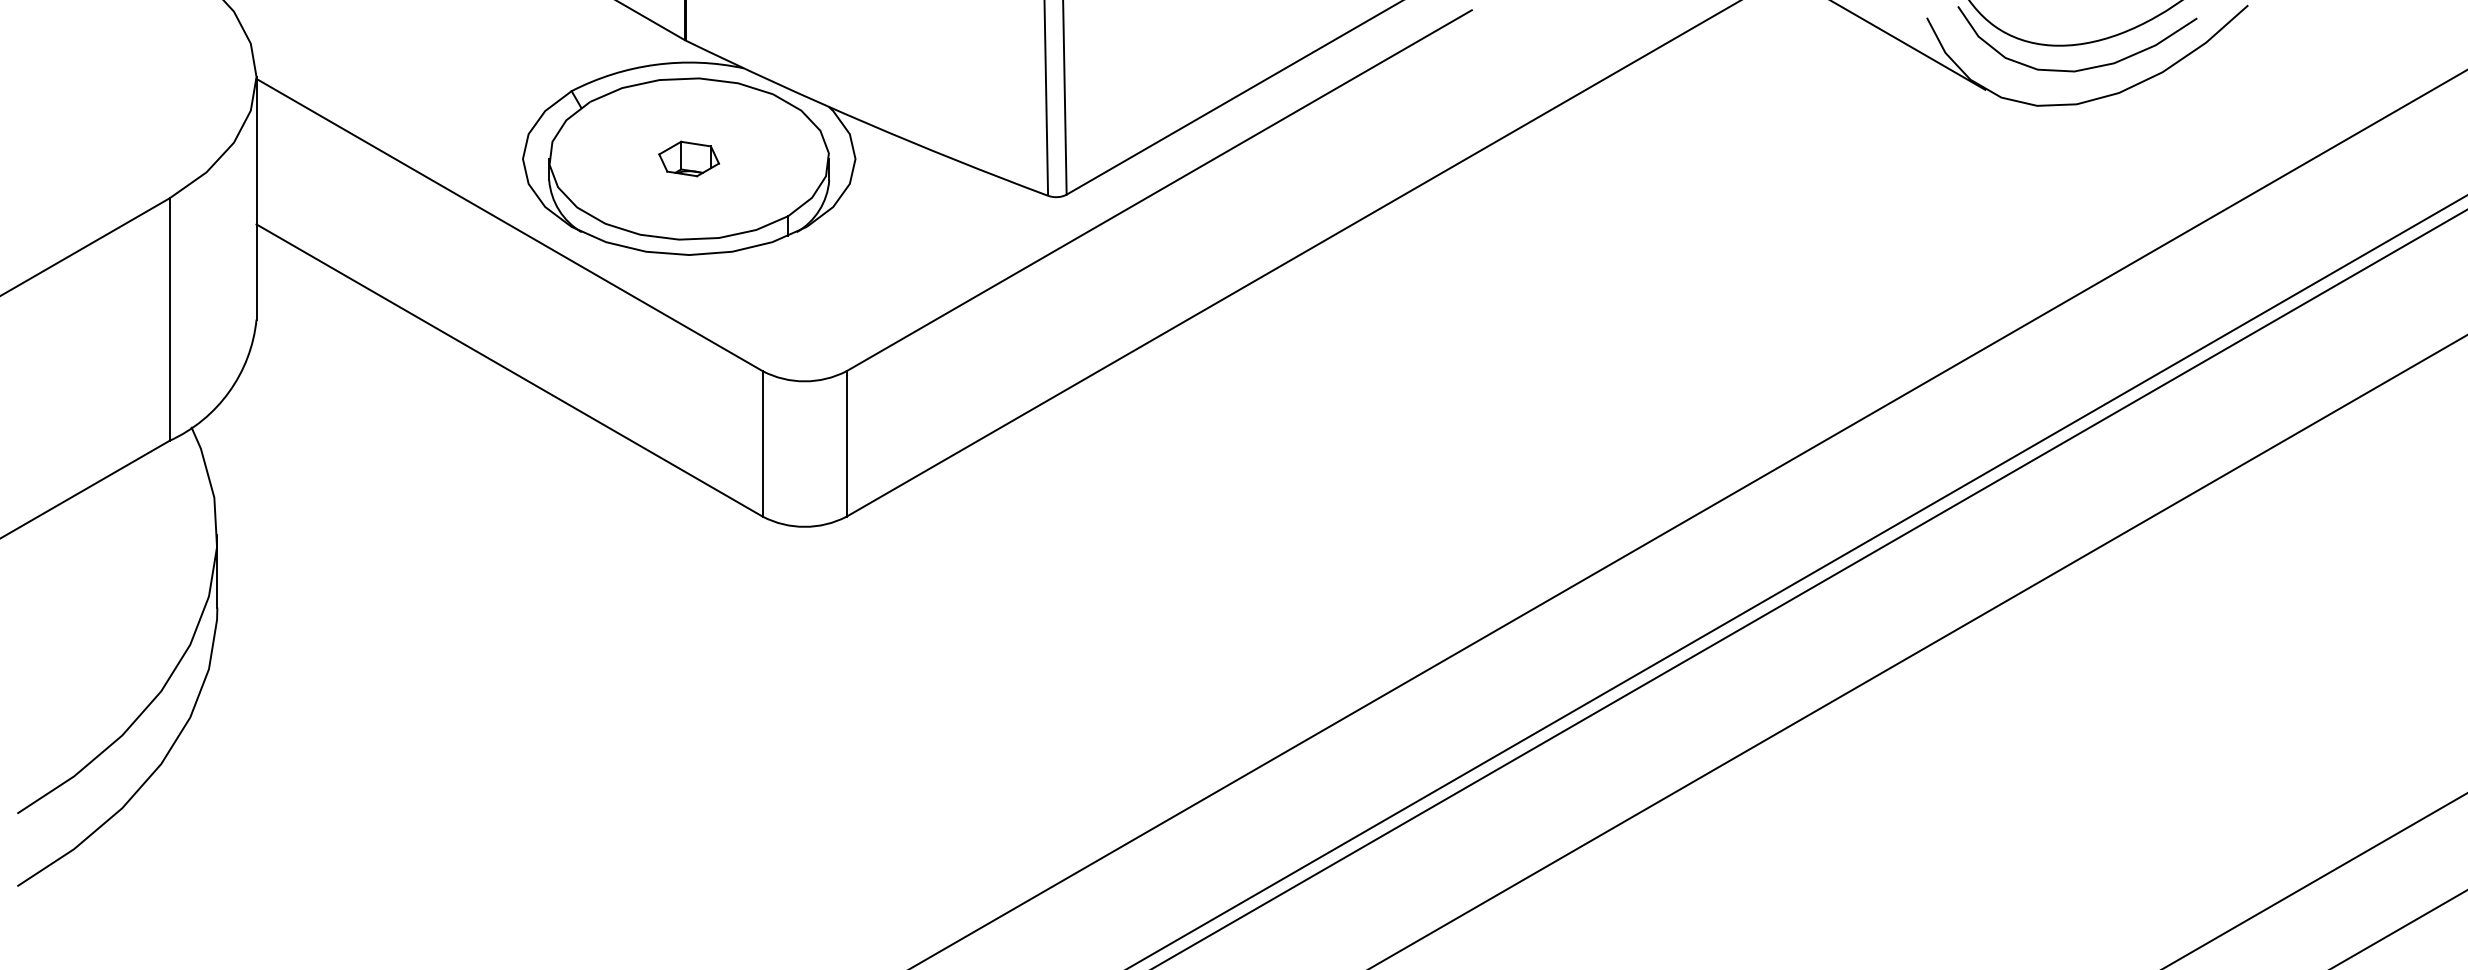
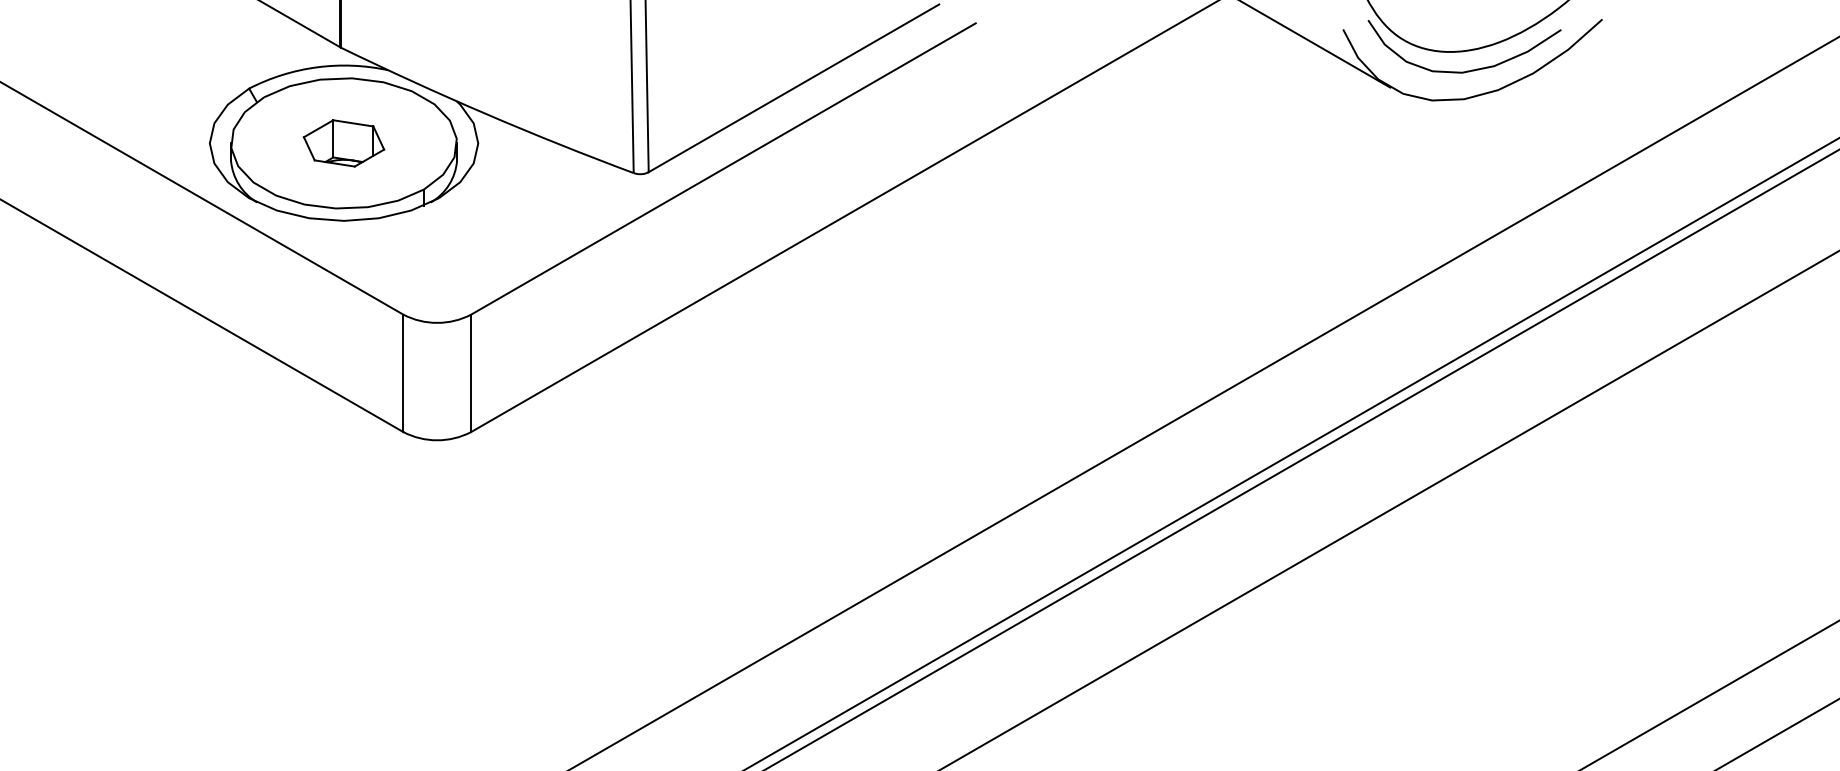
part: (688, 158) -> (343, 142), size x1.67

